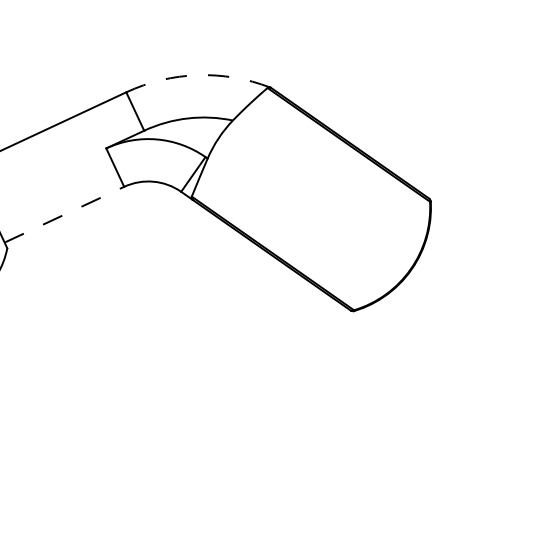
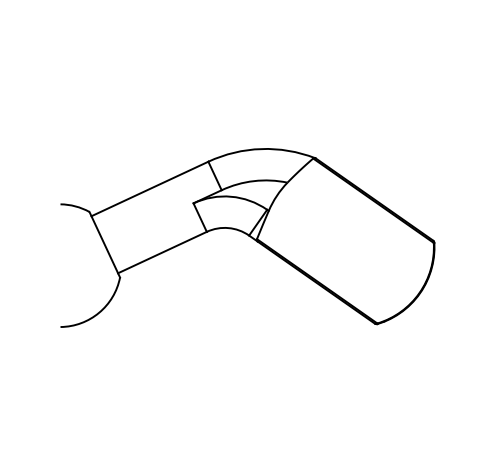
arc: (197, 75) -> (261, 149), dashed -> solid
line: (64, 214) -> (162, 252), dashed -> solid

